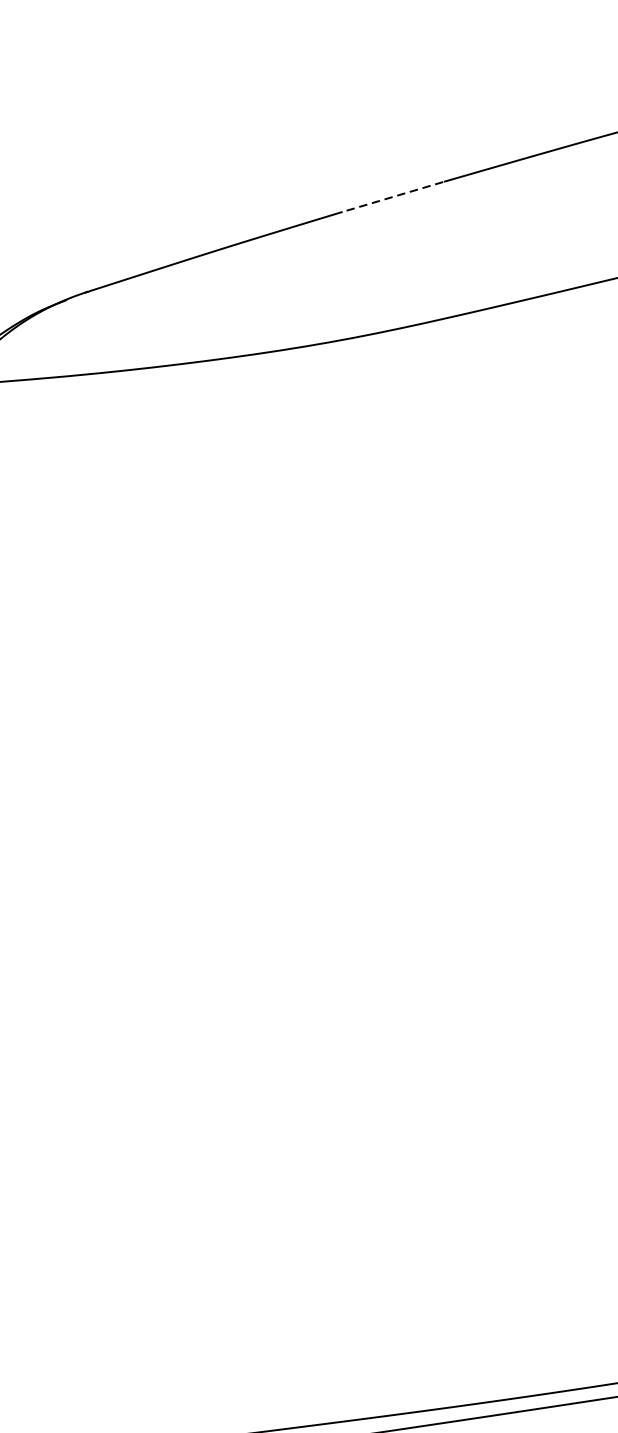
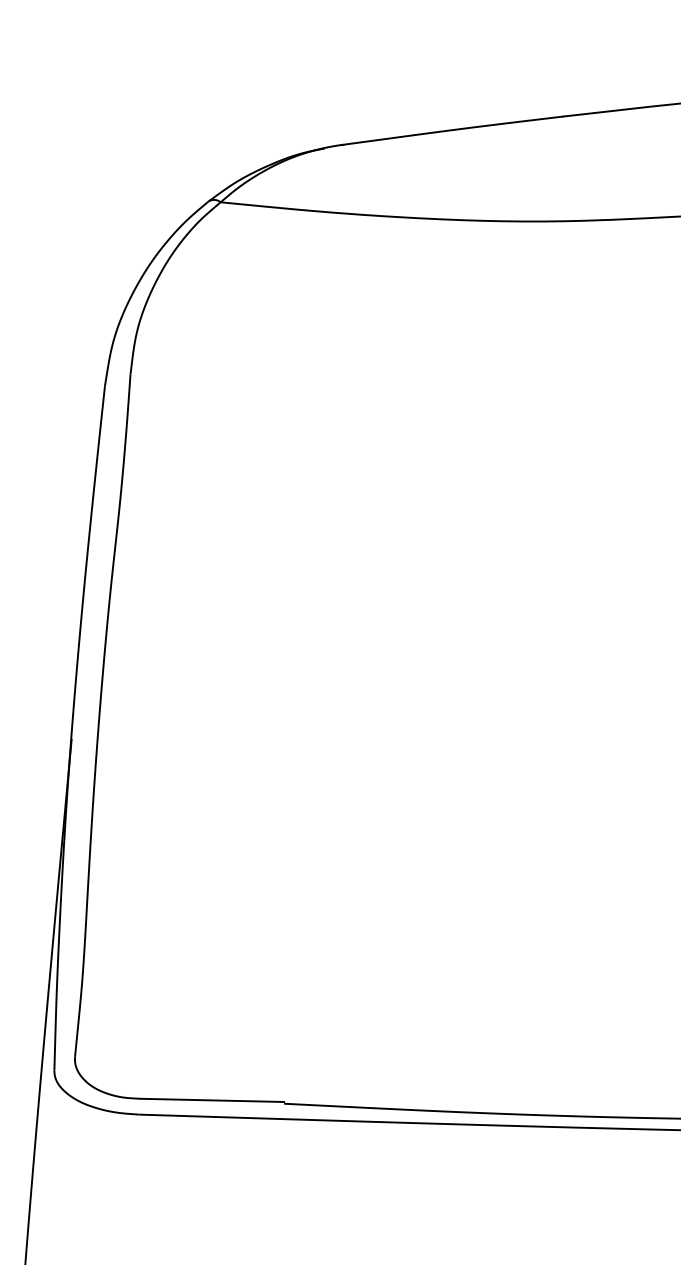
line: (393, 196) -> (607, 111), dashed -> solid

